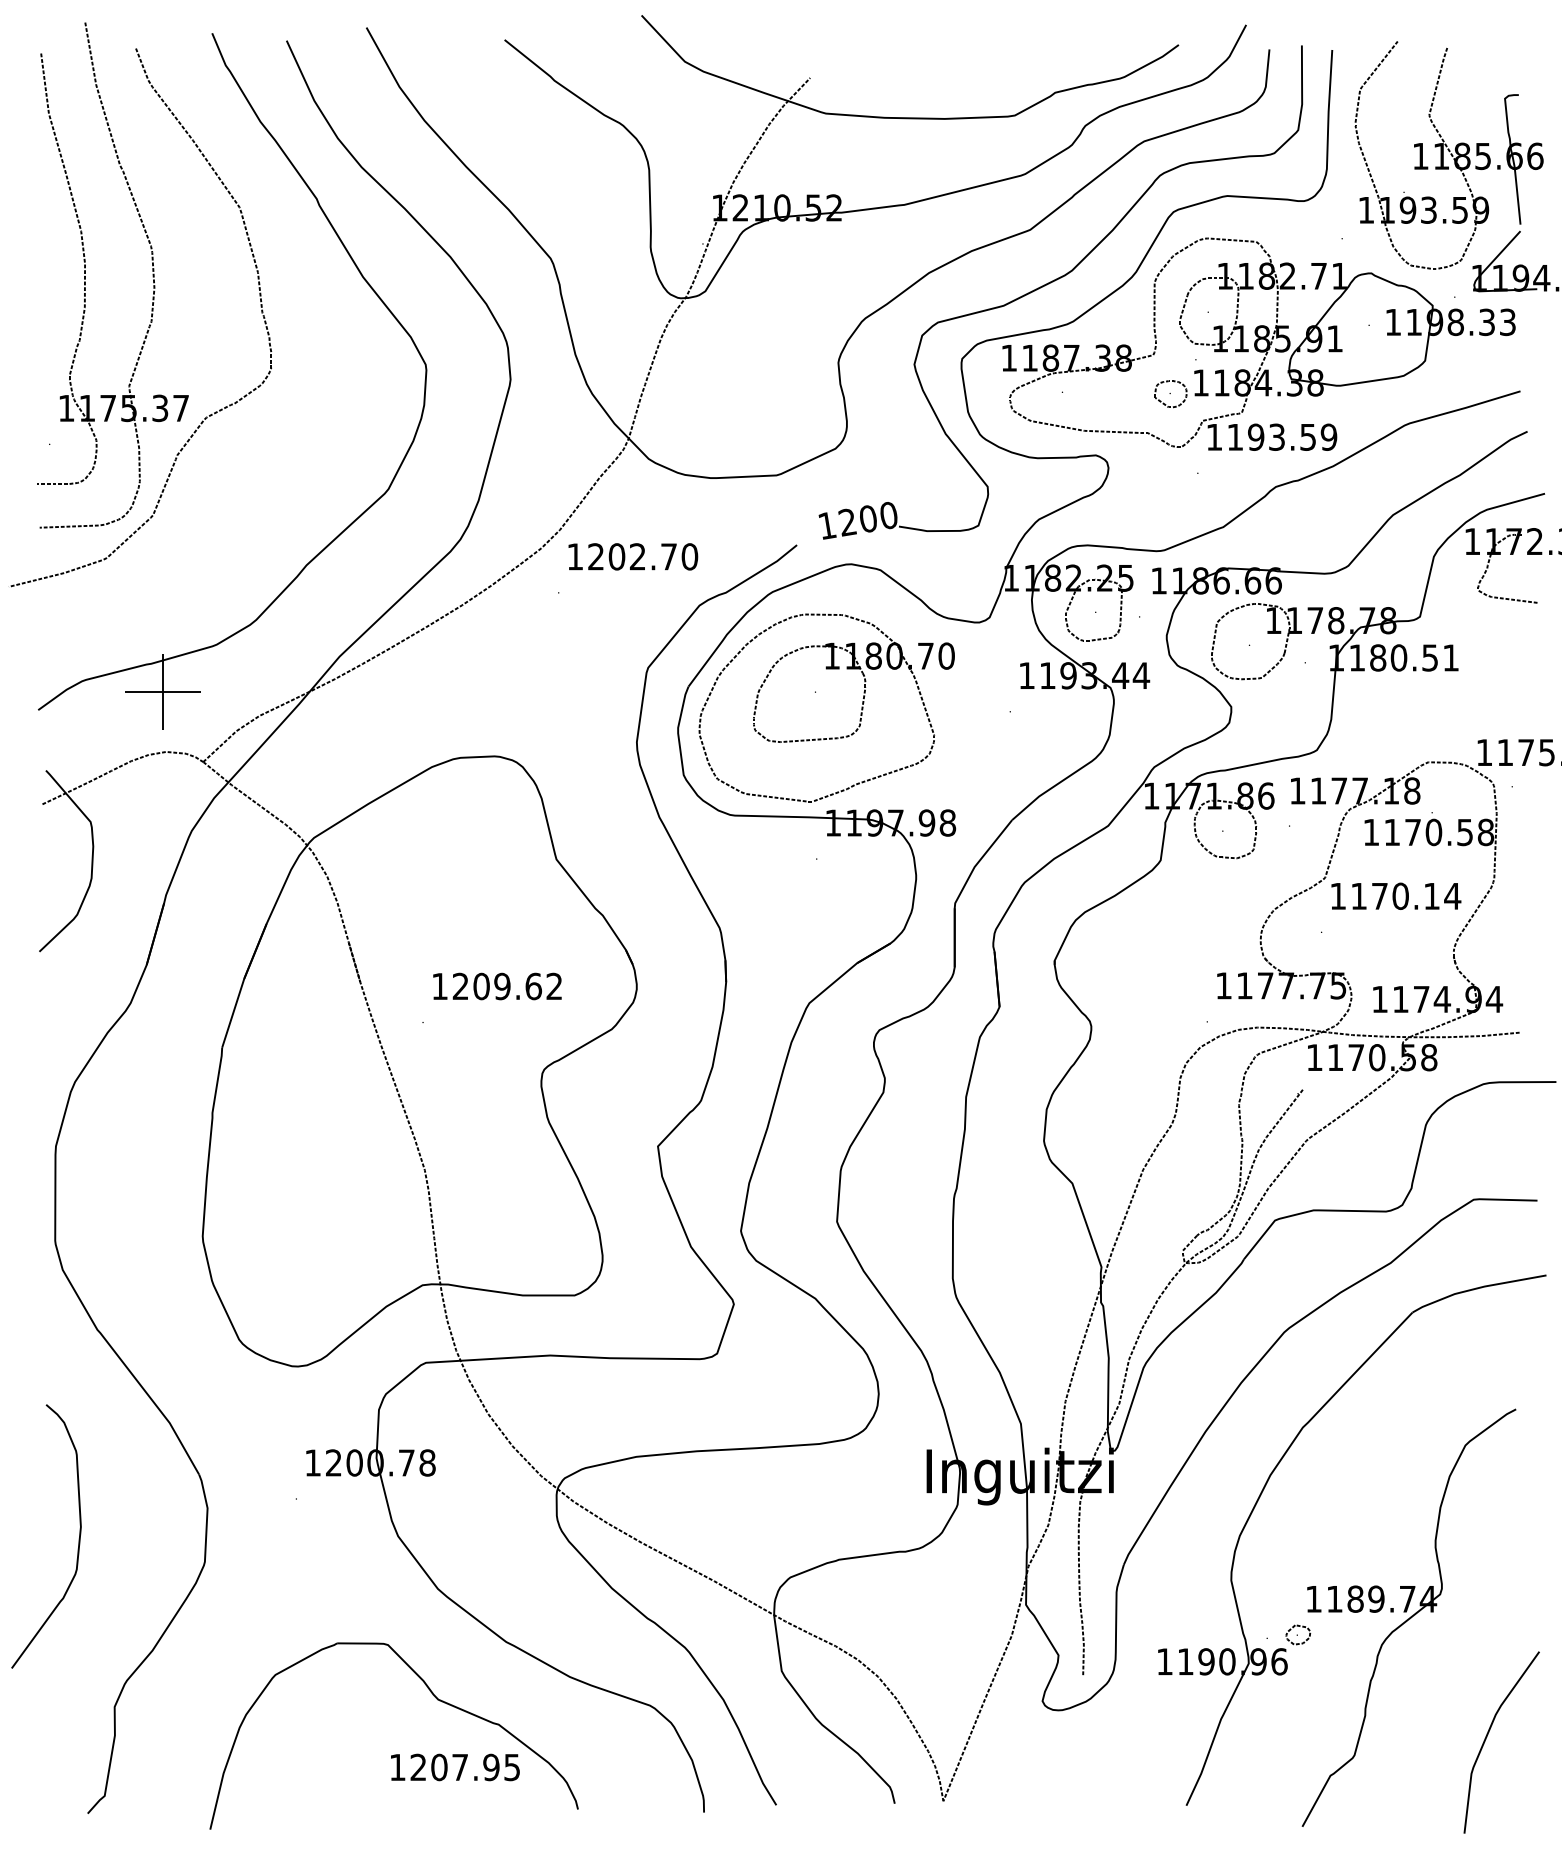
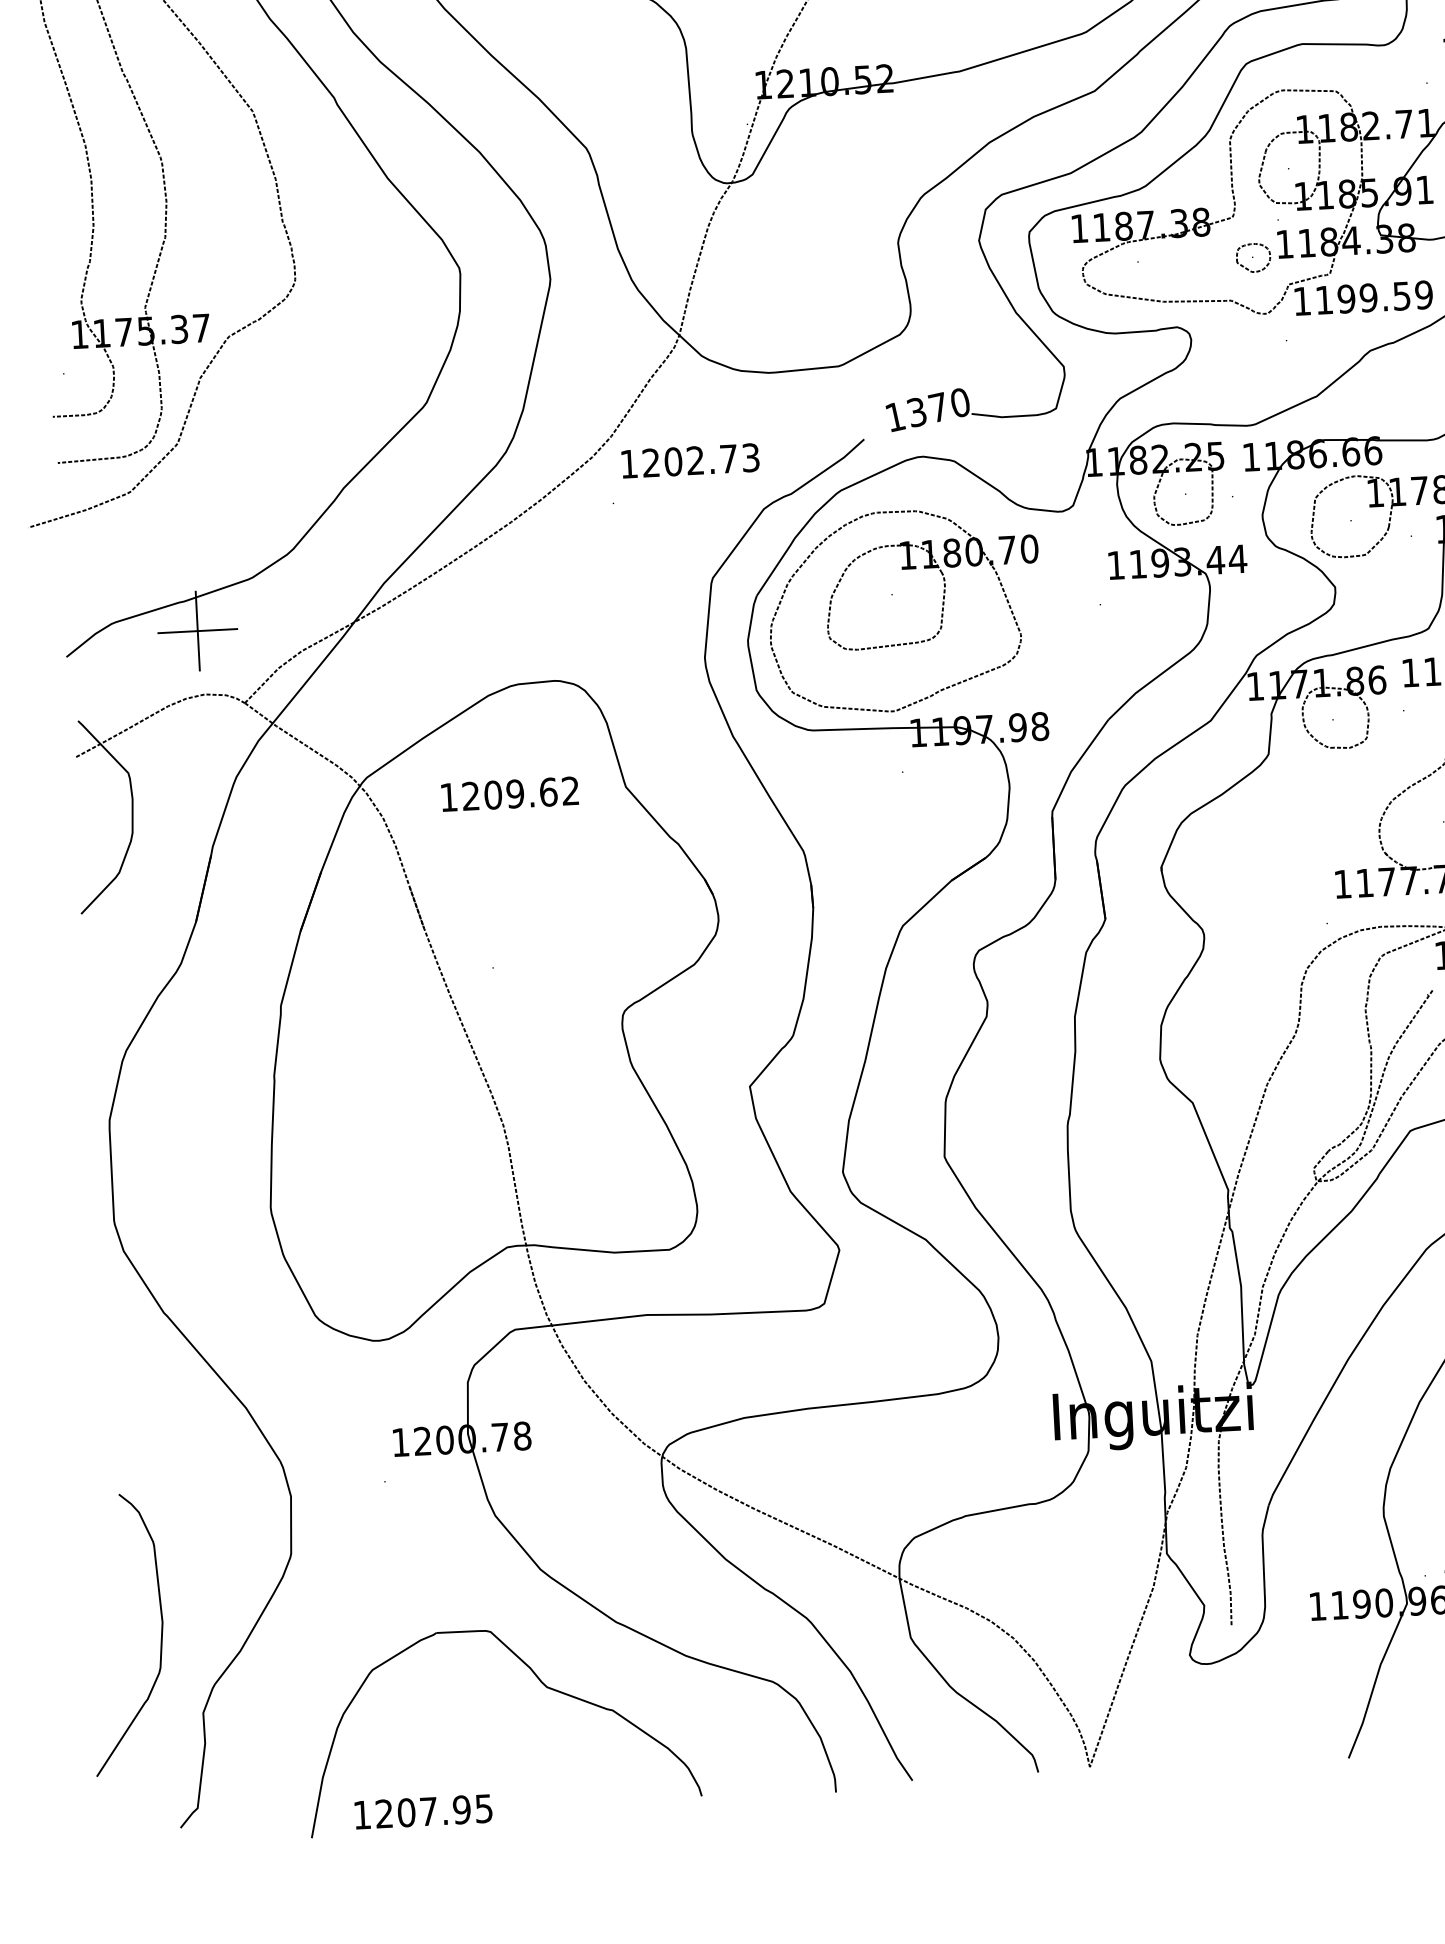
text: (1276, 436) -> (1368, 297), 1193.59 -> 1199.59
text: (857, 520) -> (927, 409), 1200 -> 1370
text: (689, 556) -> (750, 457), 1202.70 -> 1202.73
text: (497, 986) -> (510, 794), moved
curve: (78, 1538) -> (160, 1634), moved
text: (455, 1767) -> (423, 1811), moved

